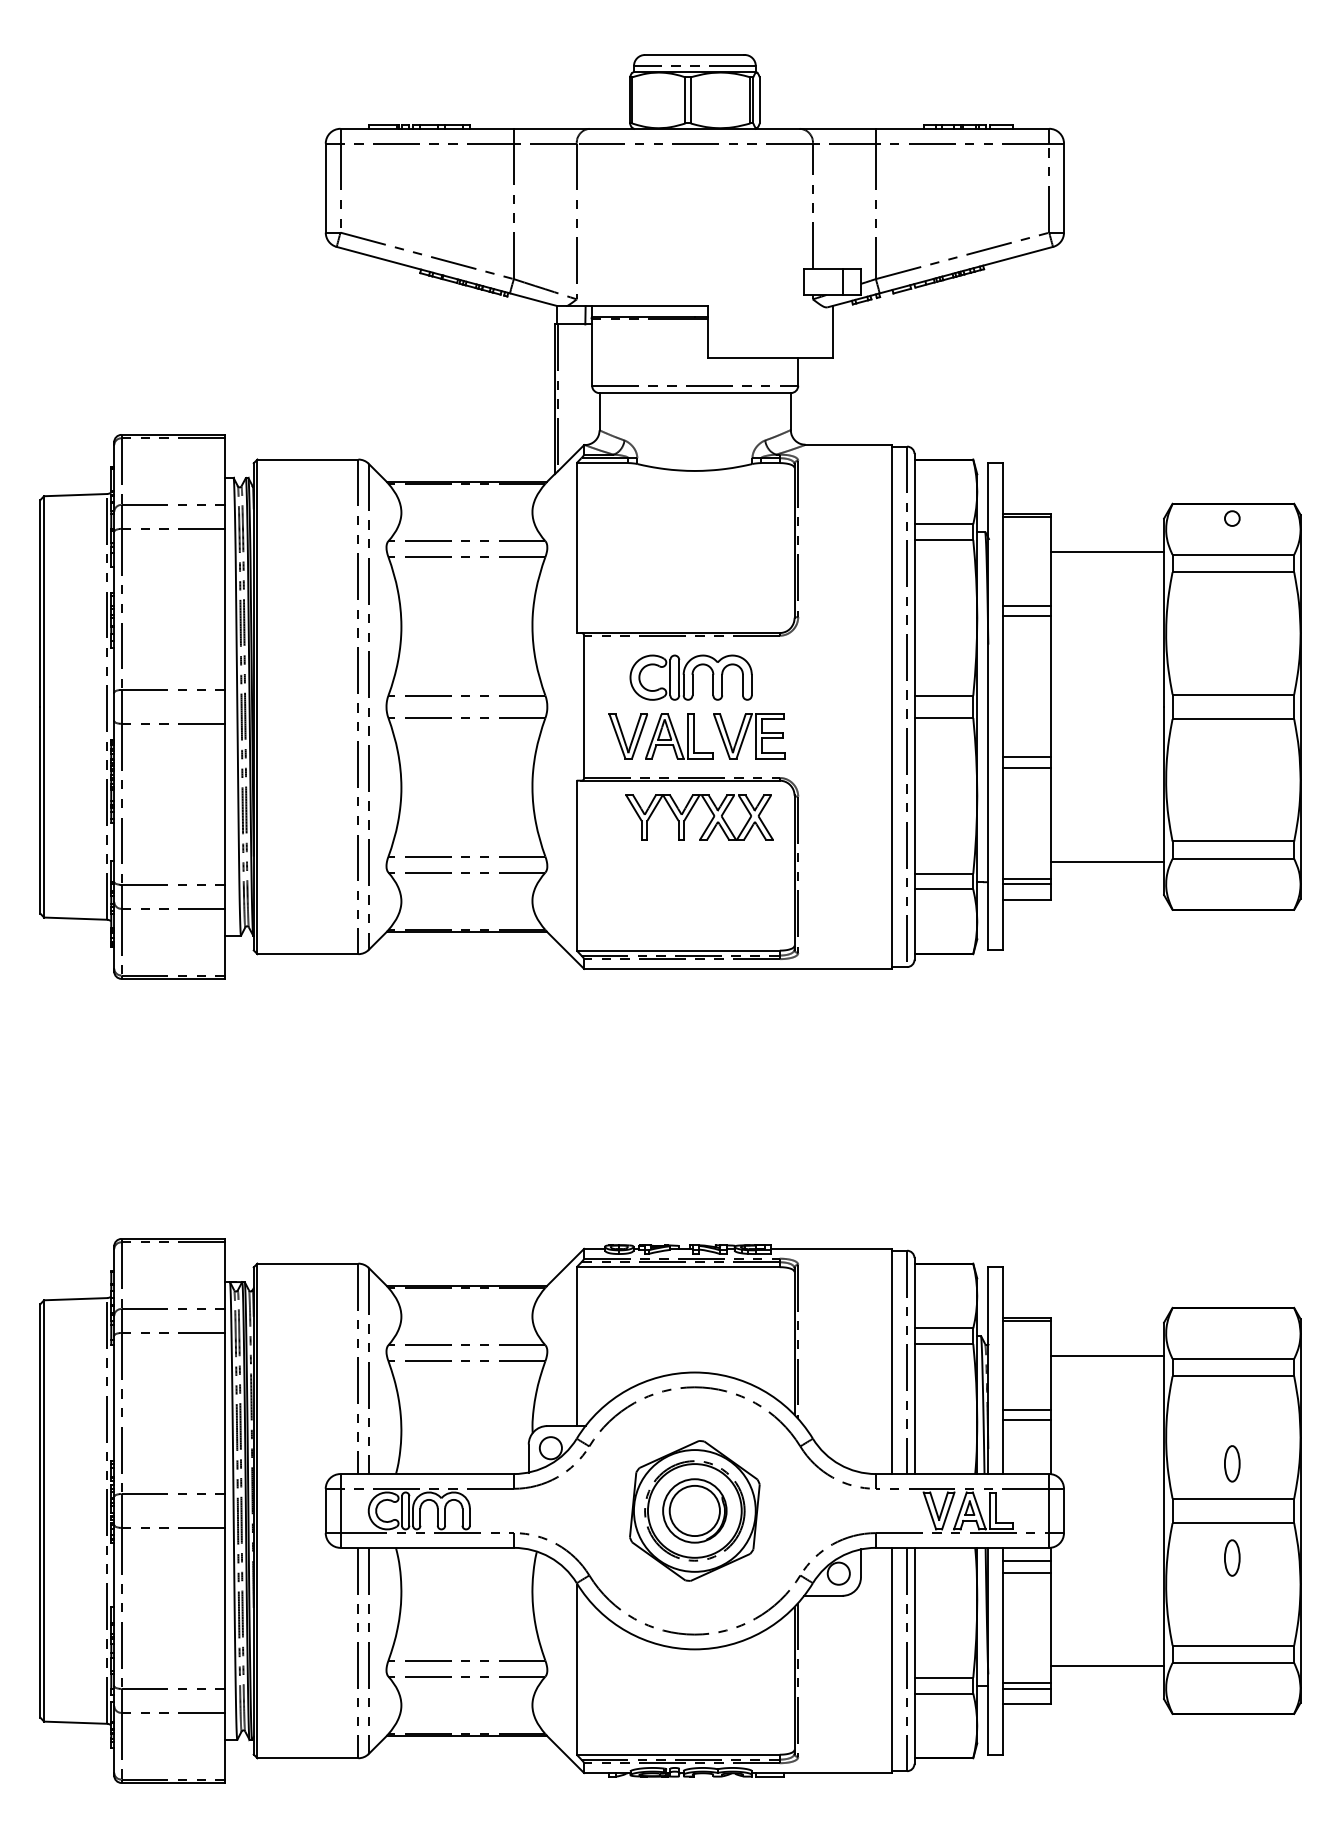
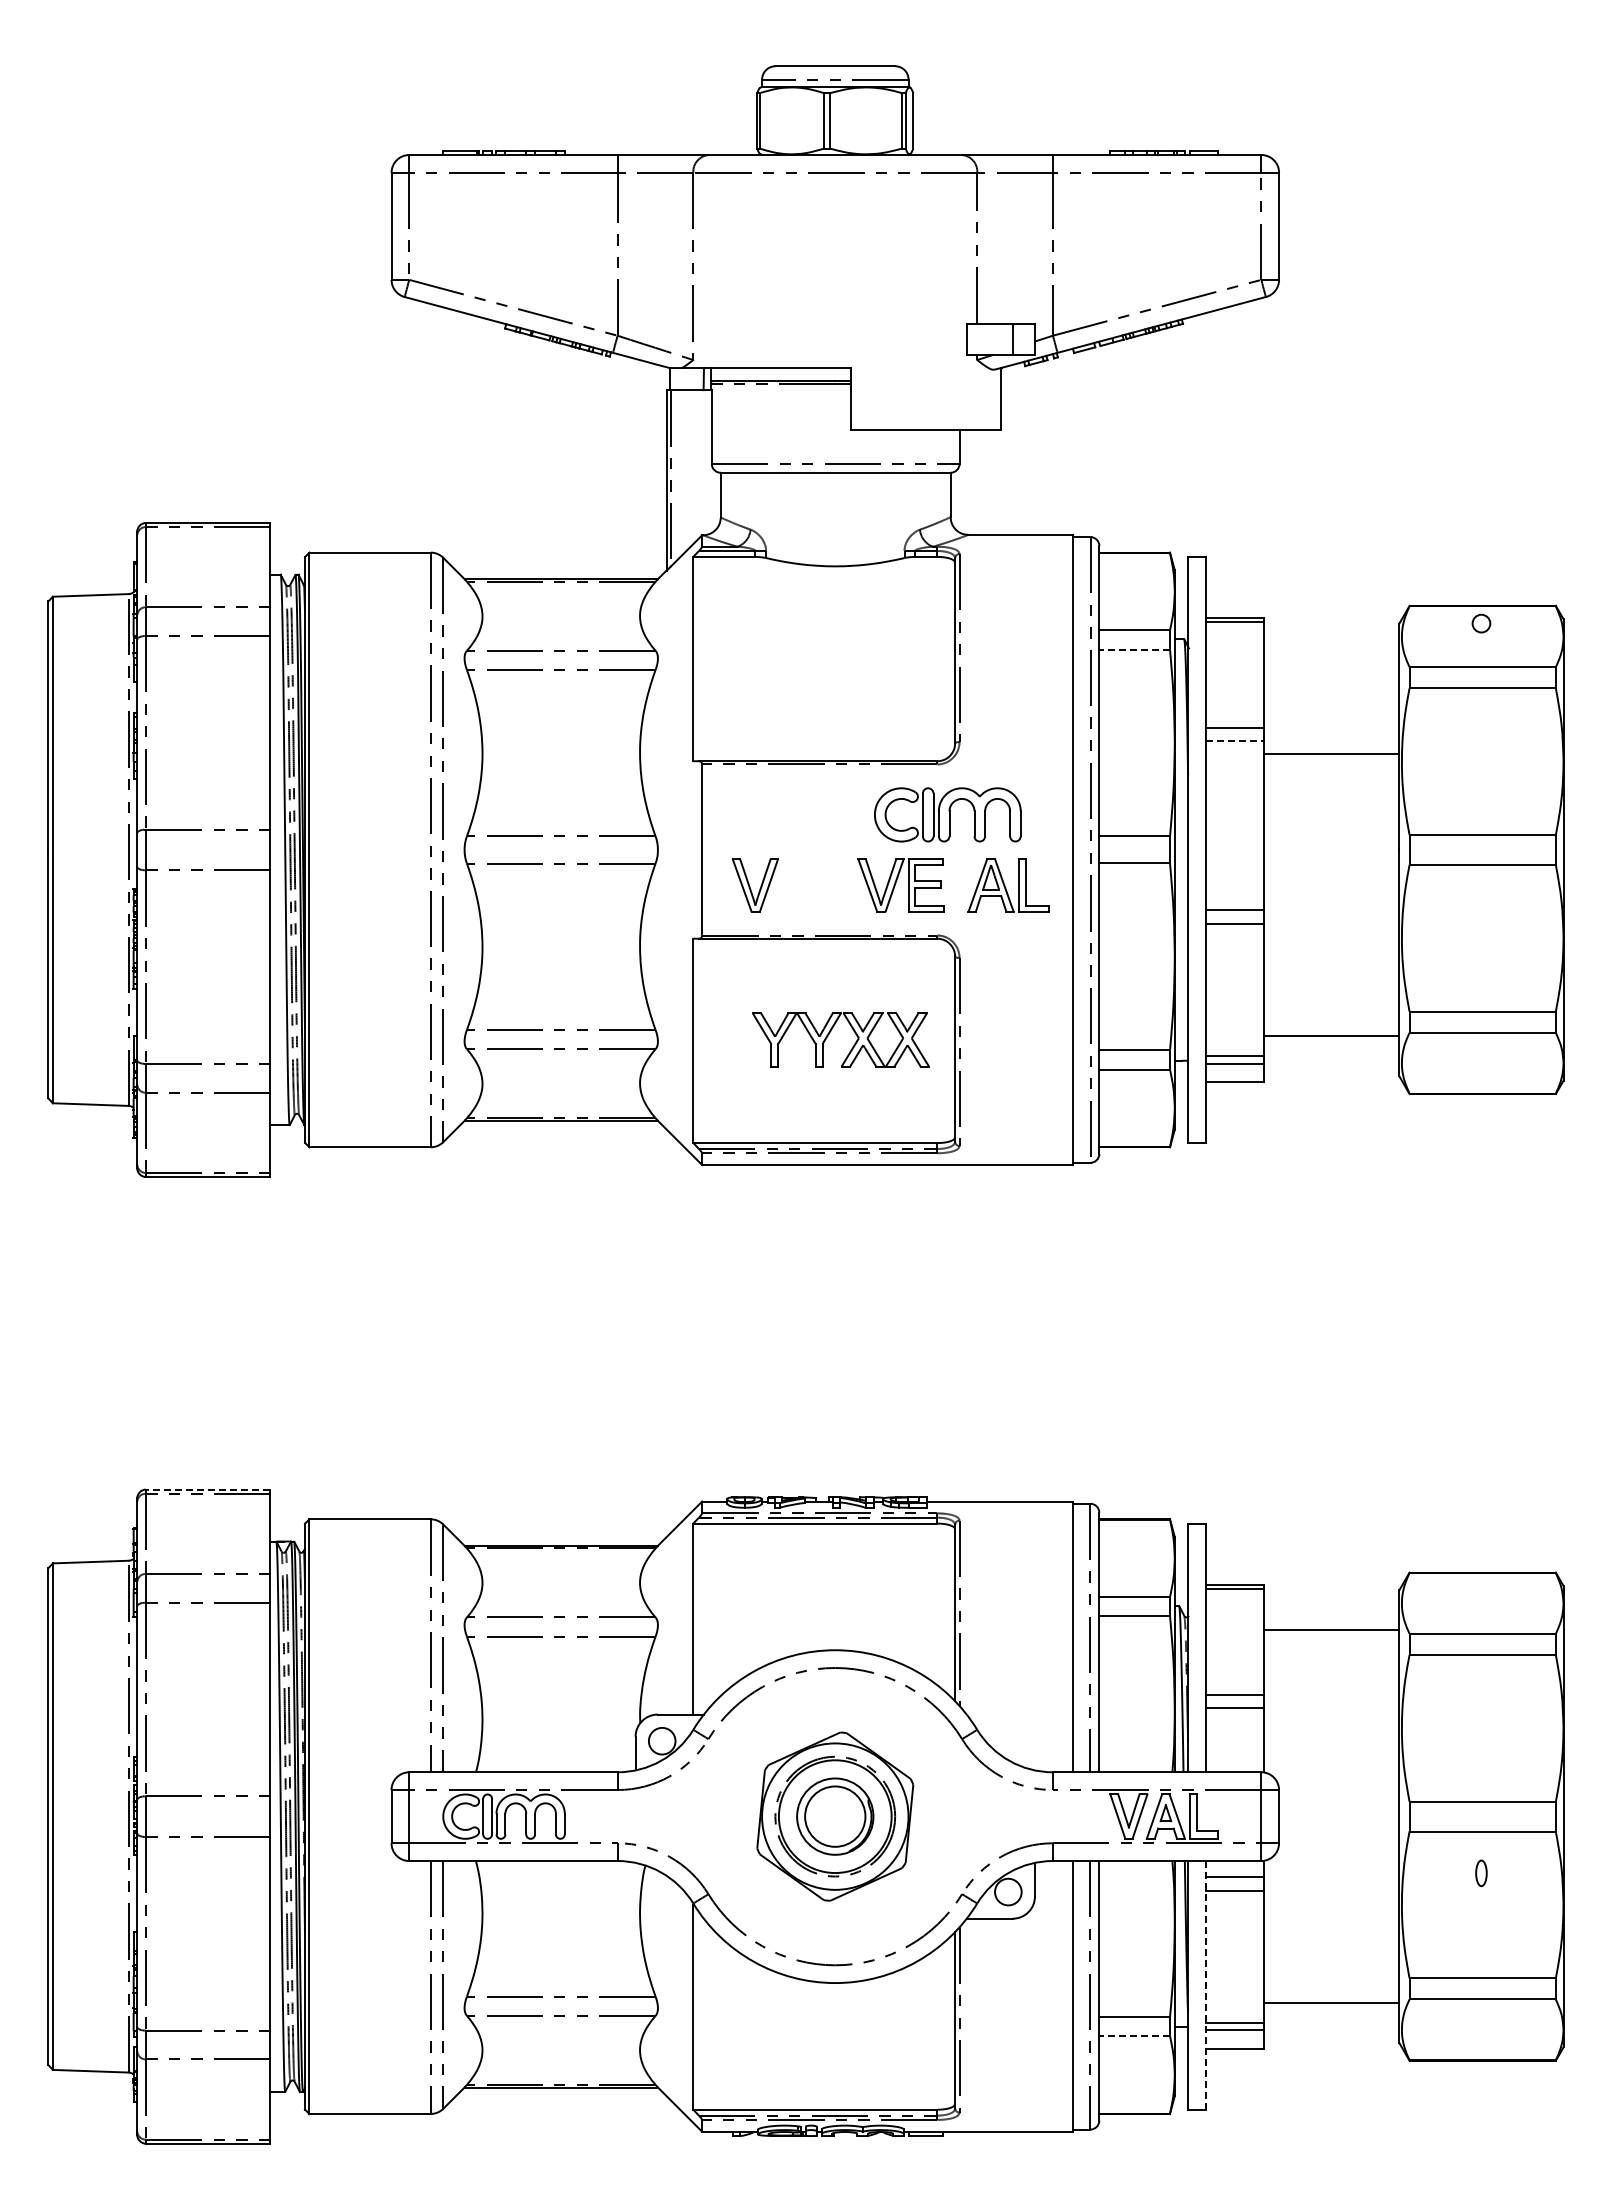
line: (943, 540) -> (1134, 649), solid -> dashed
line: (1107, 551) -> (1331, 753), moved
line: (1026, 616) -> (1234, 741), solid -> dashed
part: (690, 677) -> (947, 814), moved
part: (679, 736) -> (1008, 885), moved
part: (691, 810) -> (831, 1031), moved
line: (172, 1238) -> (207, 1489), solid -> dashed
part: (1232, 1463) -> (1481, 1759), removed
part: (1232, 1558) -> (1481, 1873), size x0.6
line: (1002, 1651) -> (1205, 1985), solid -> dashed
line: (943, 1693) -> (1134, 2036), solid -> dashed

